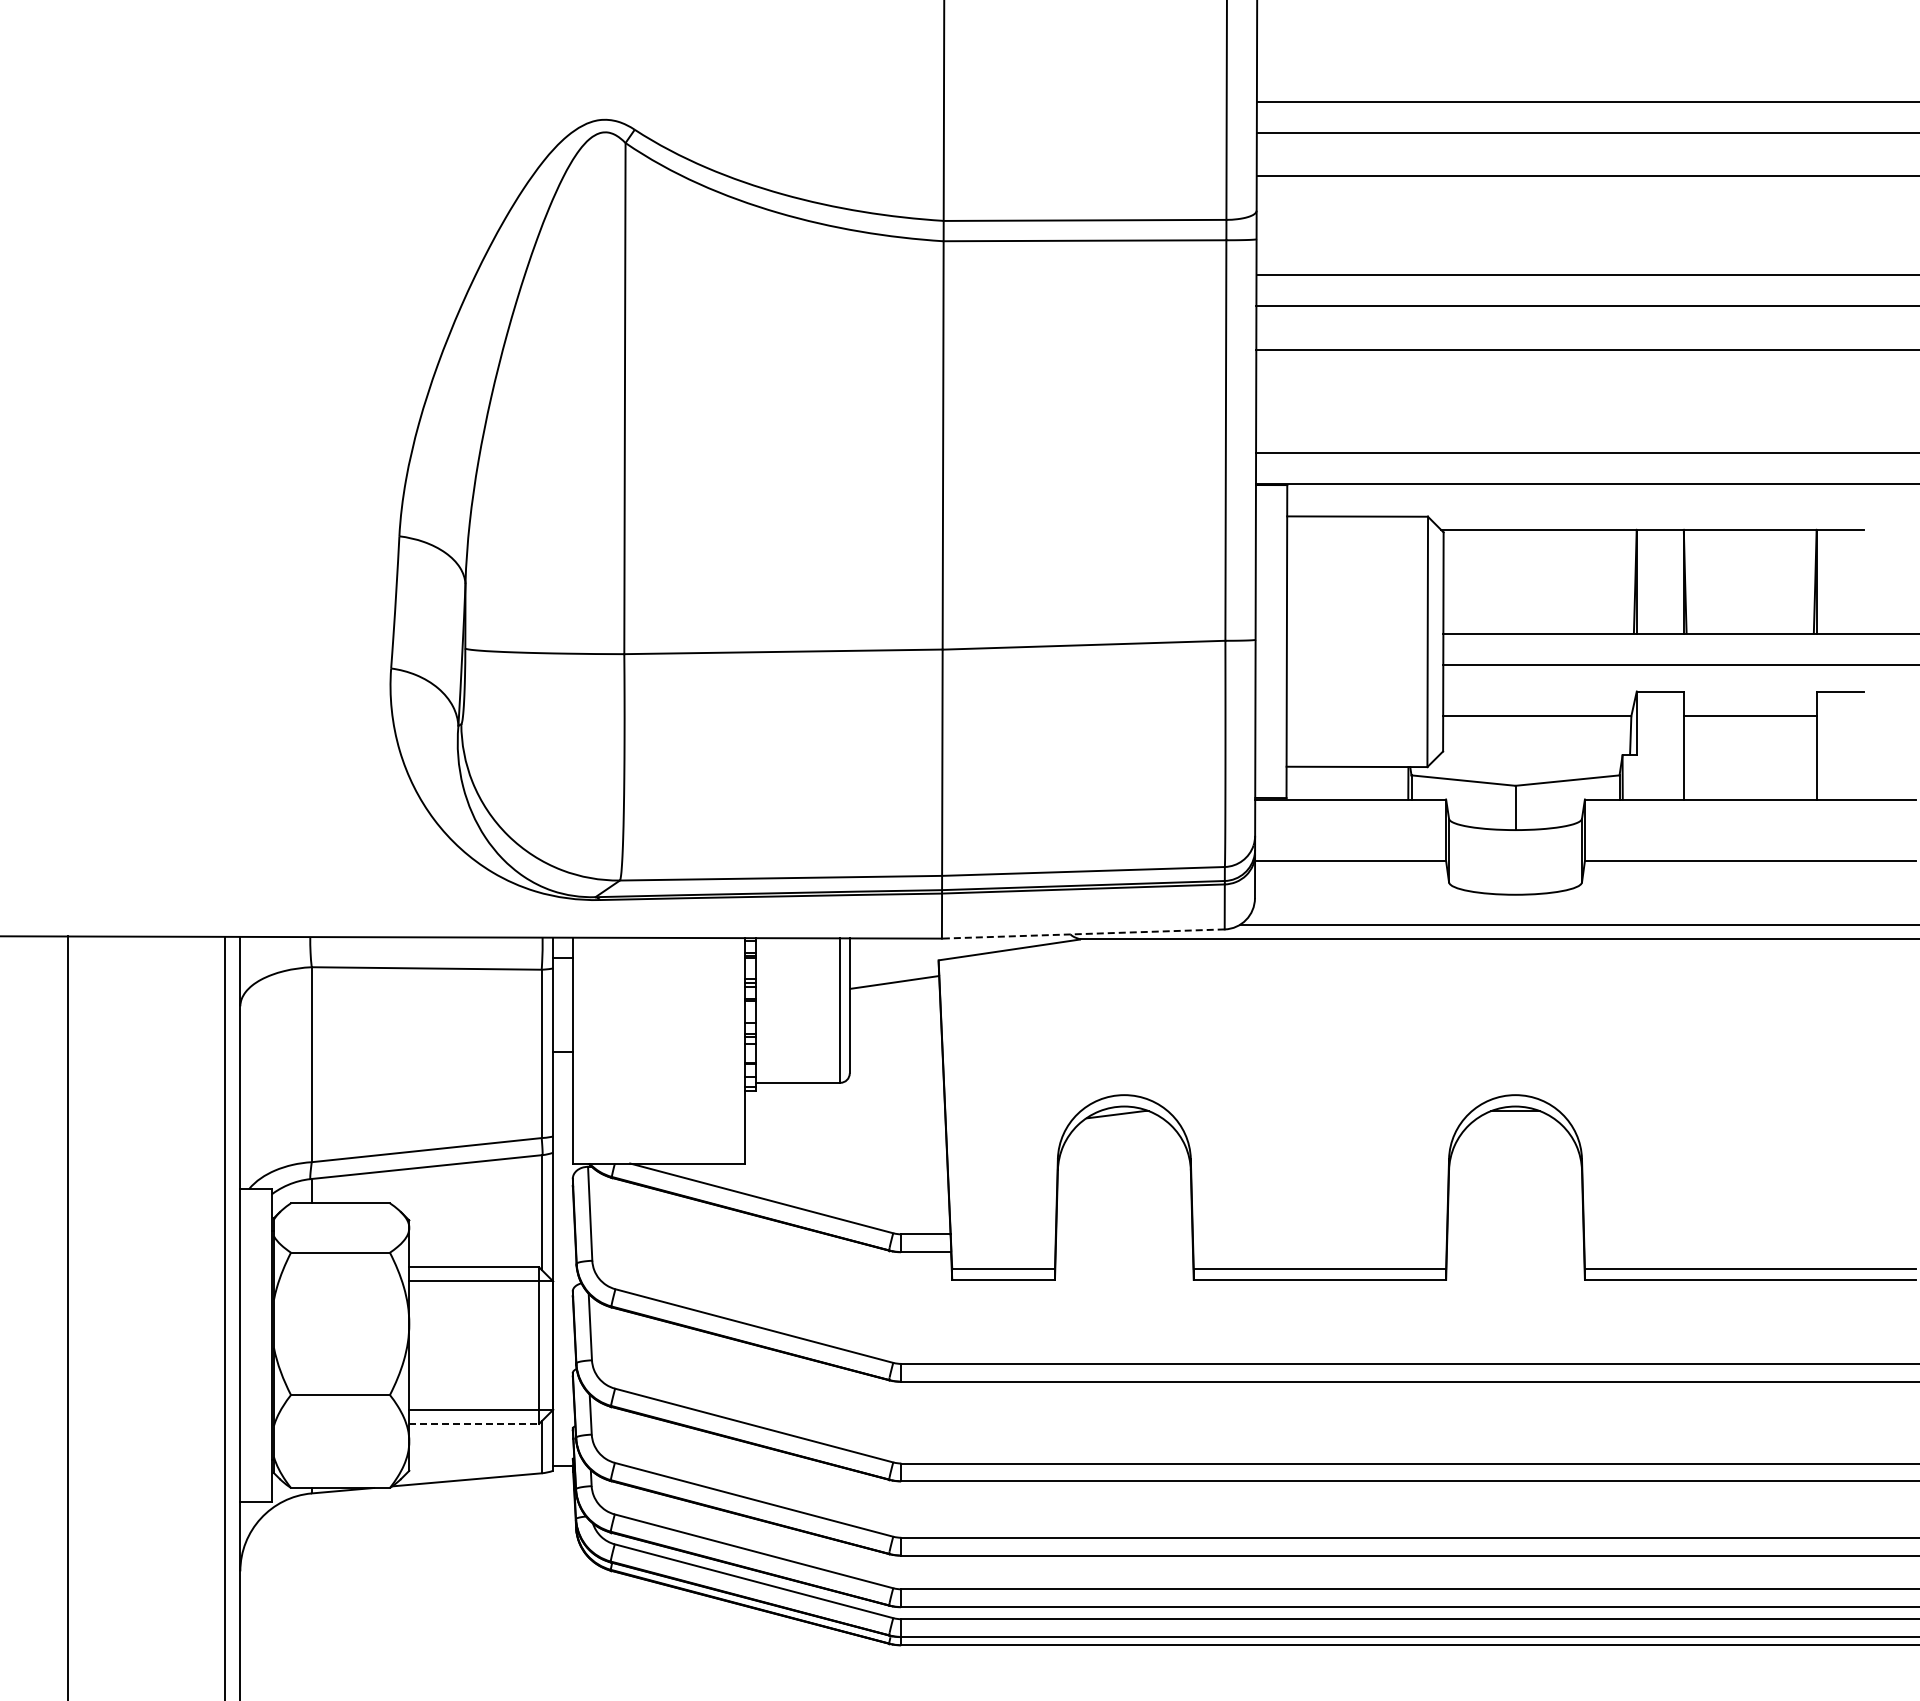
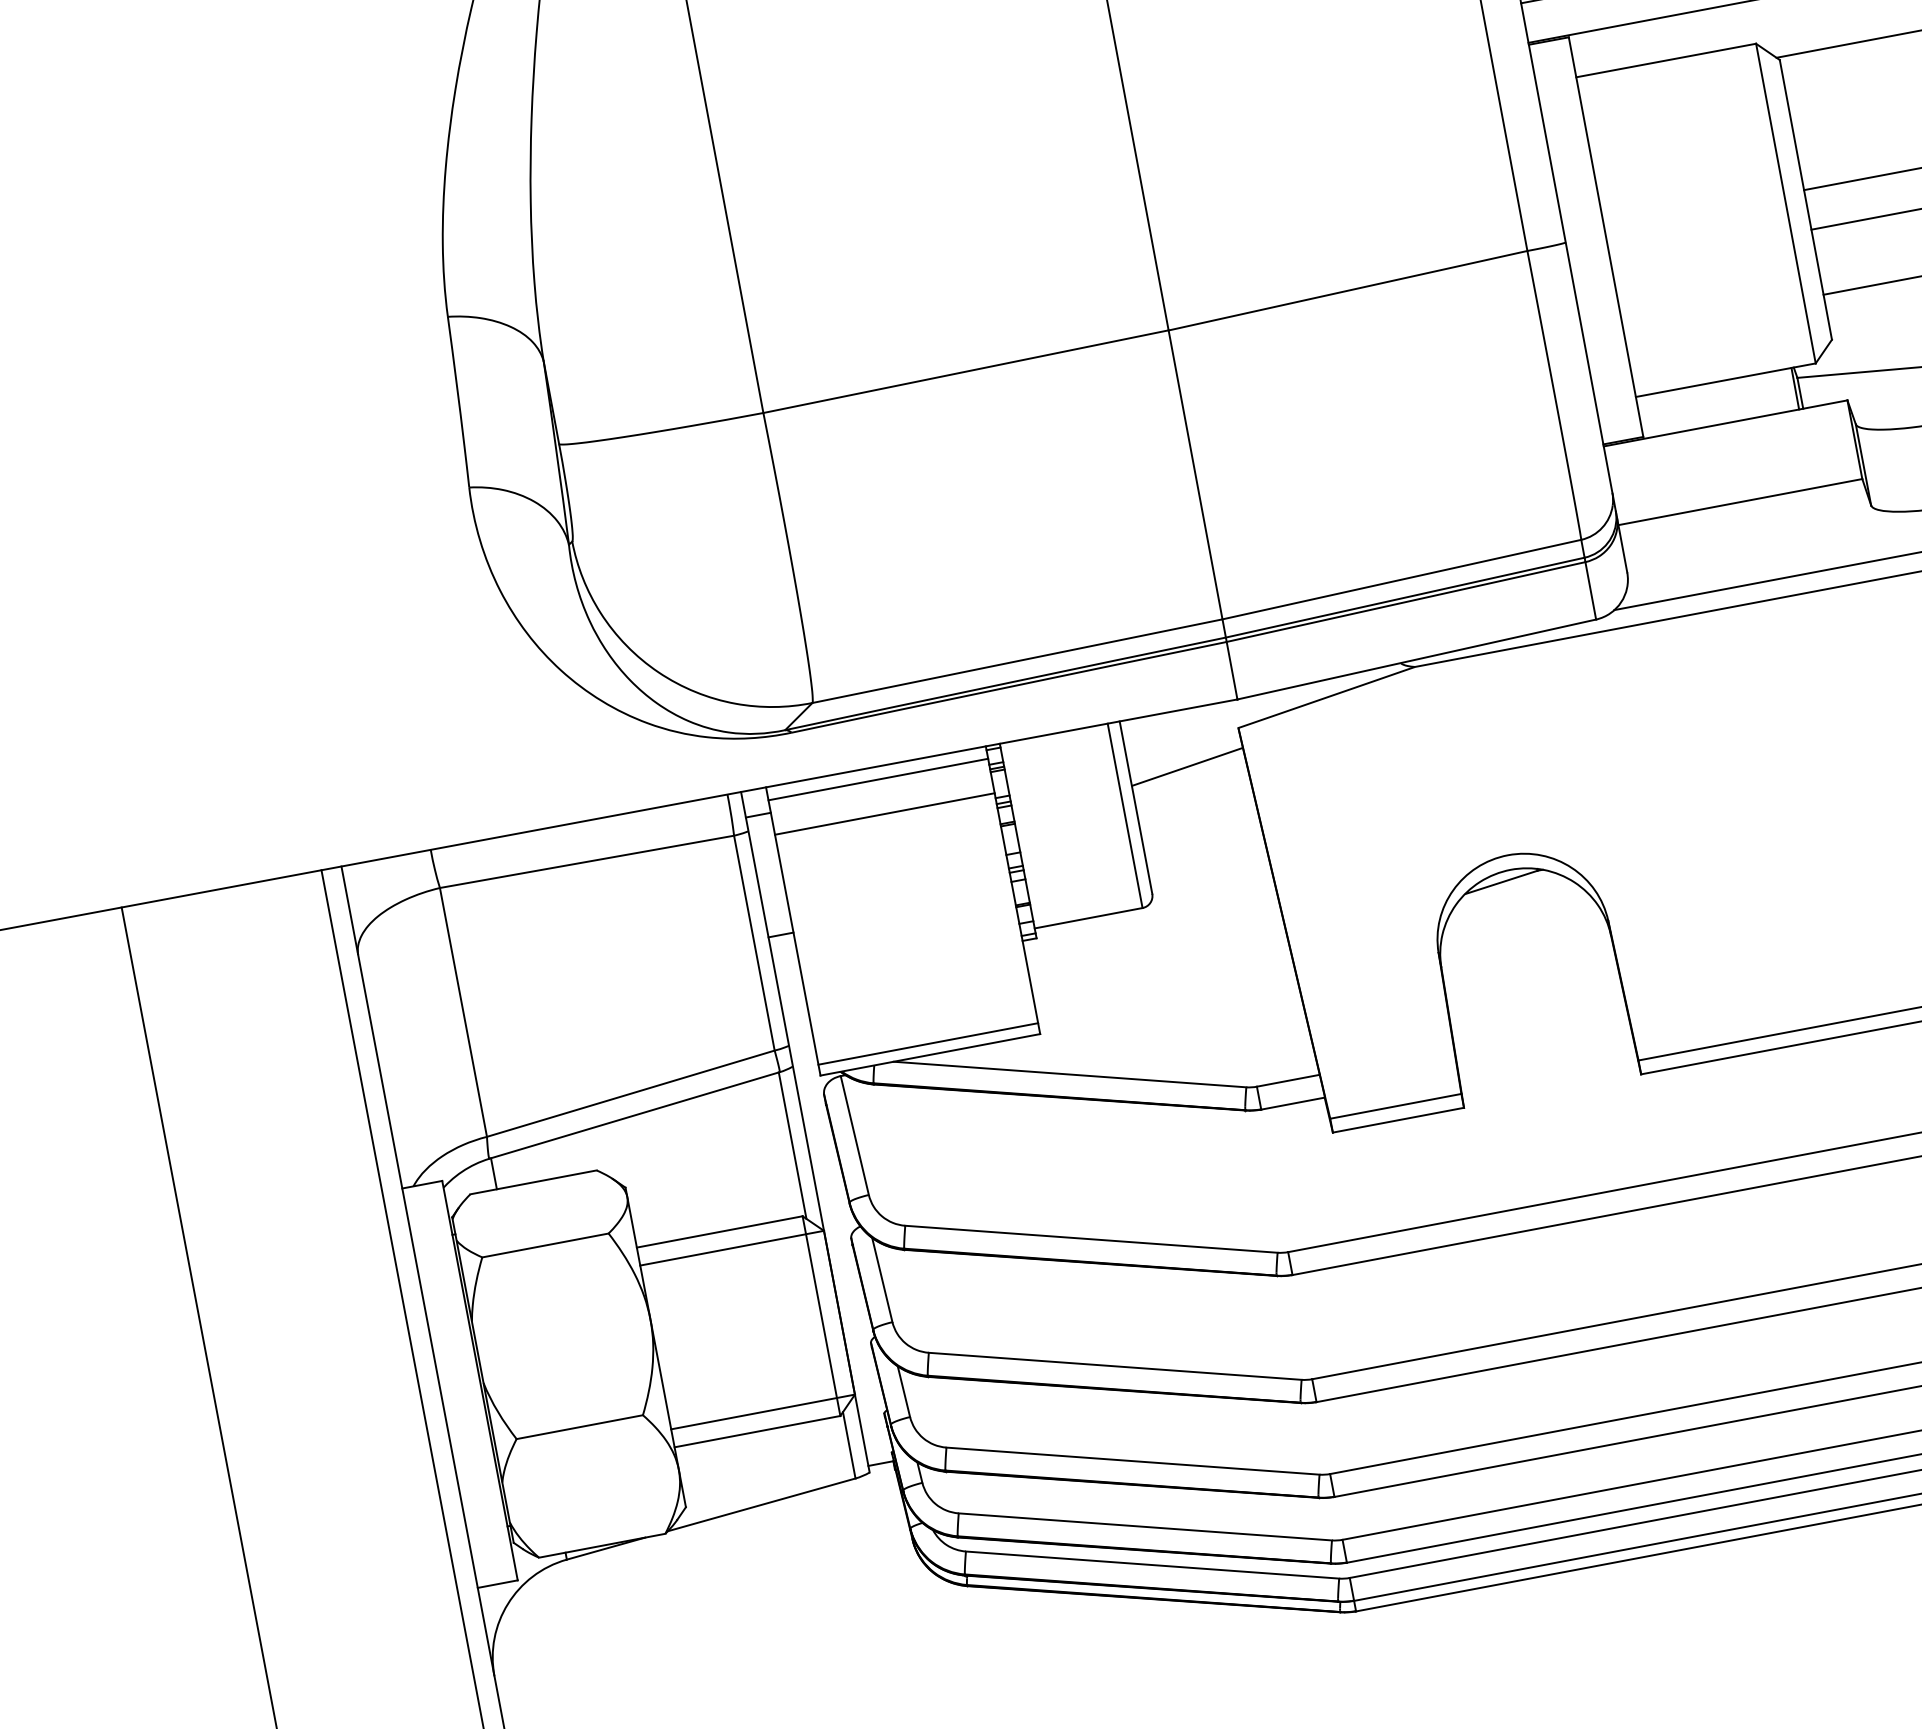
line: (1082, 934) -> (1415, 660), dashed -> solid
line: (658, 947) -> (877, 779), added
line: (658, 974) -> (884, 813), added
line: (658, 1155) -> (927, 1044), added
line: (474, 1423) -> (757, 1431), dashed -> solid

